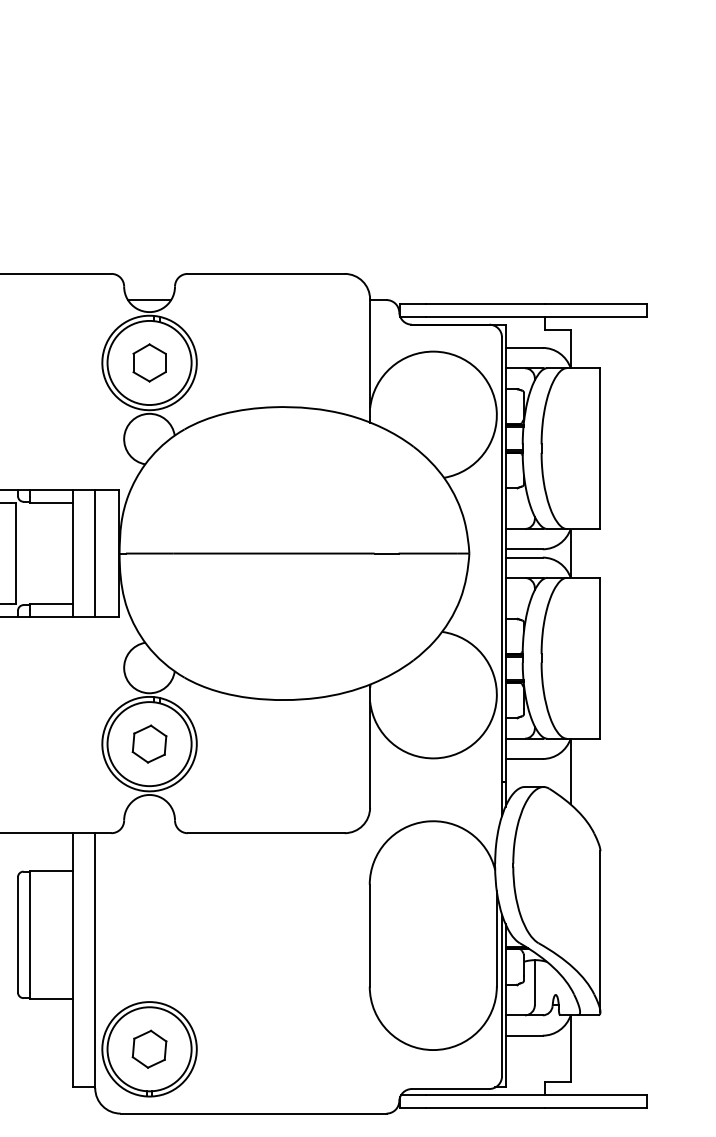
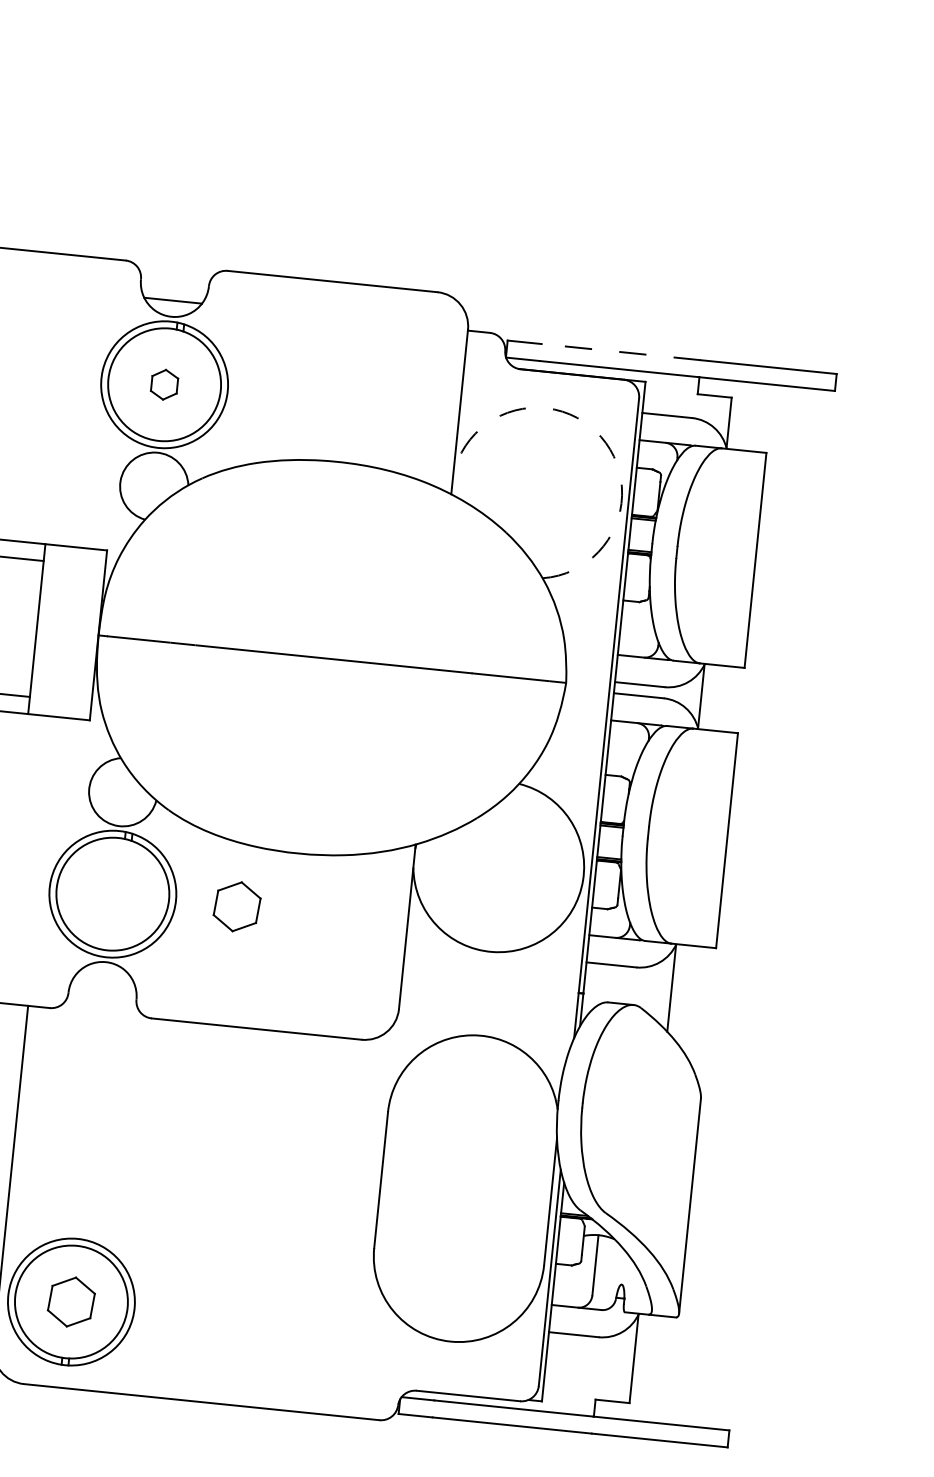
line: (485, 304) -> (621, 352), solid -> dashed
part: (149, 362) -> (164, 384), size x0.6
arc: (476, 368) -> (600, 436), solid -> dashed
line: (95, 553) -> (66, 632), removed
part: (149, 743) -> (237, 905), moved

